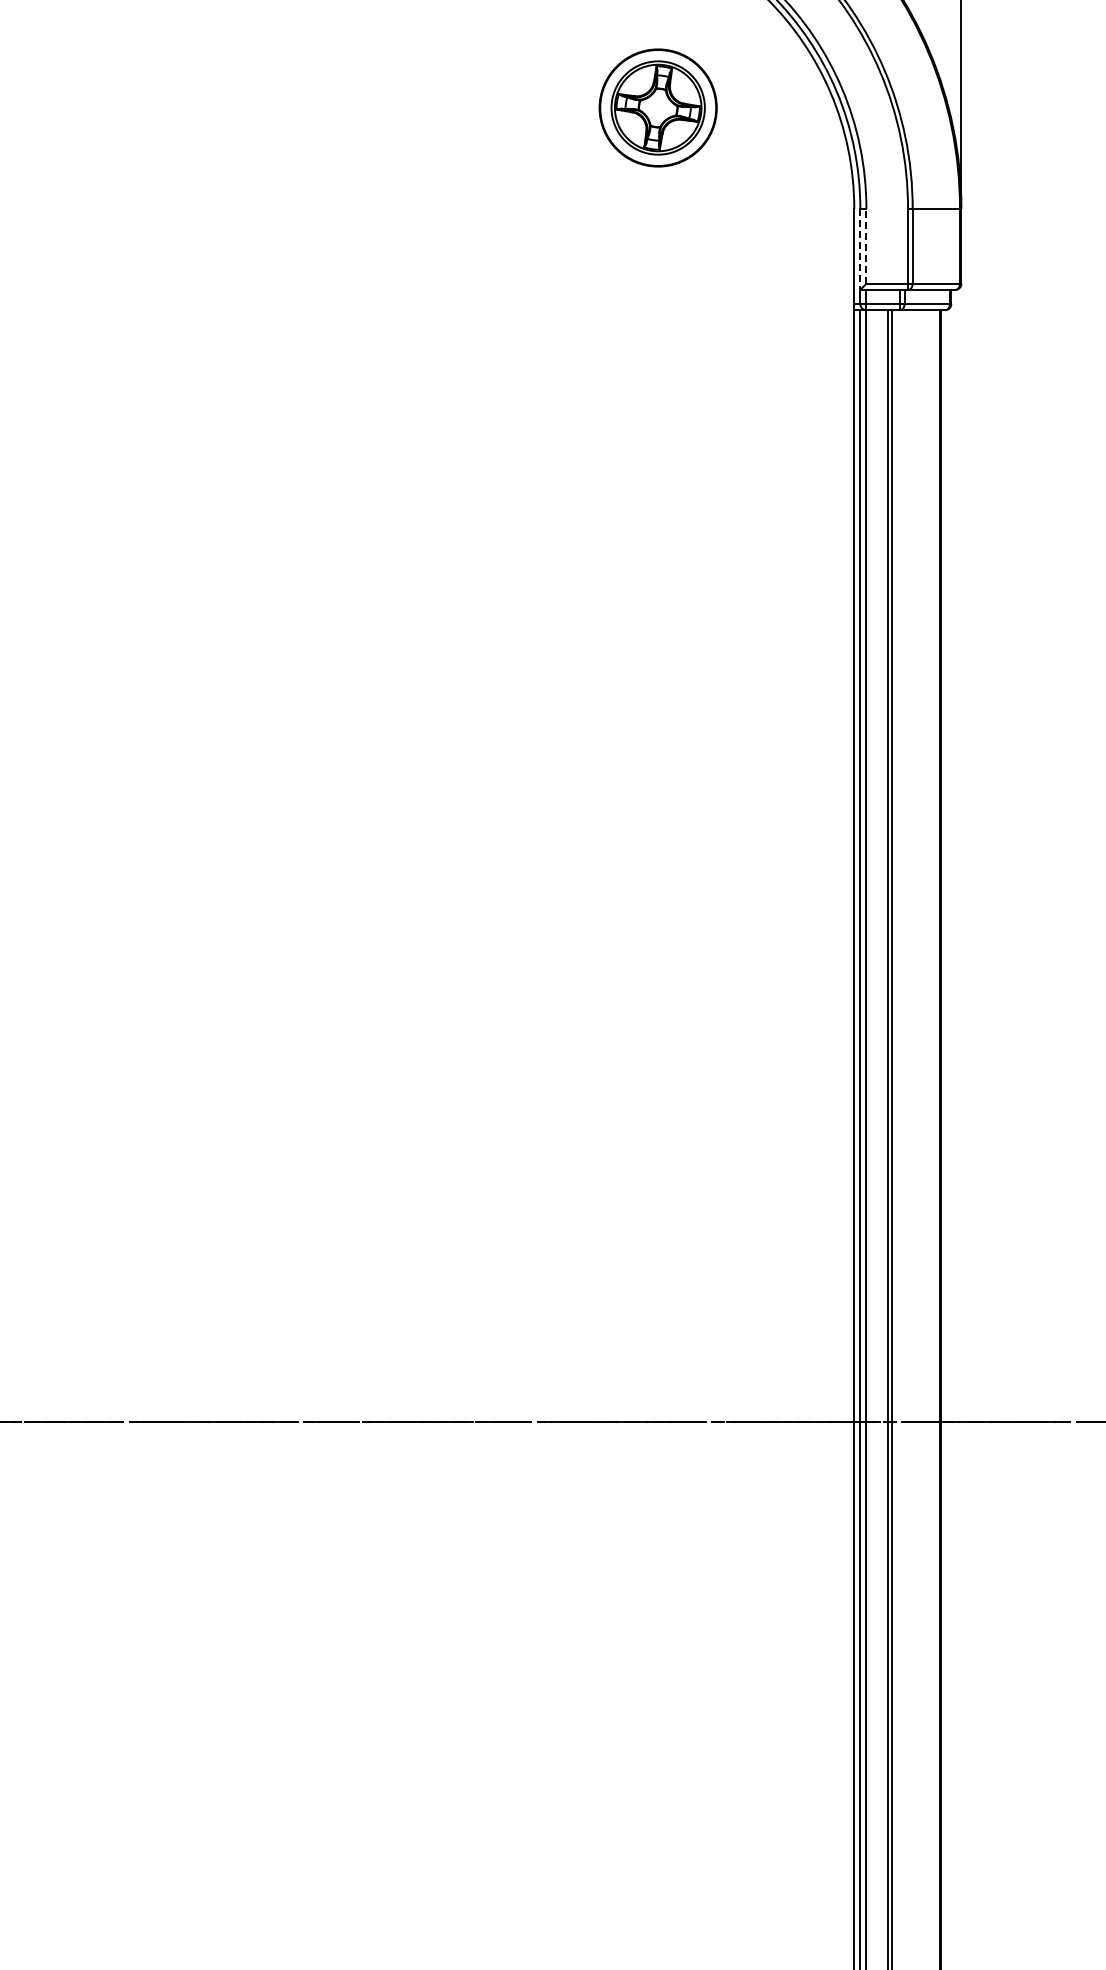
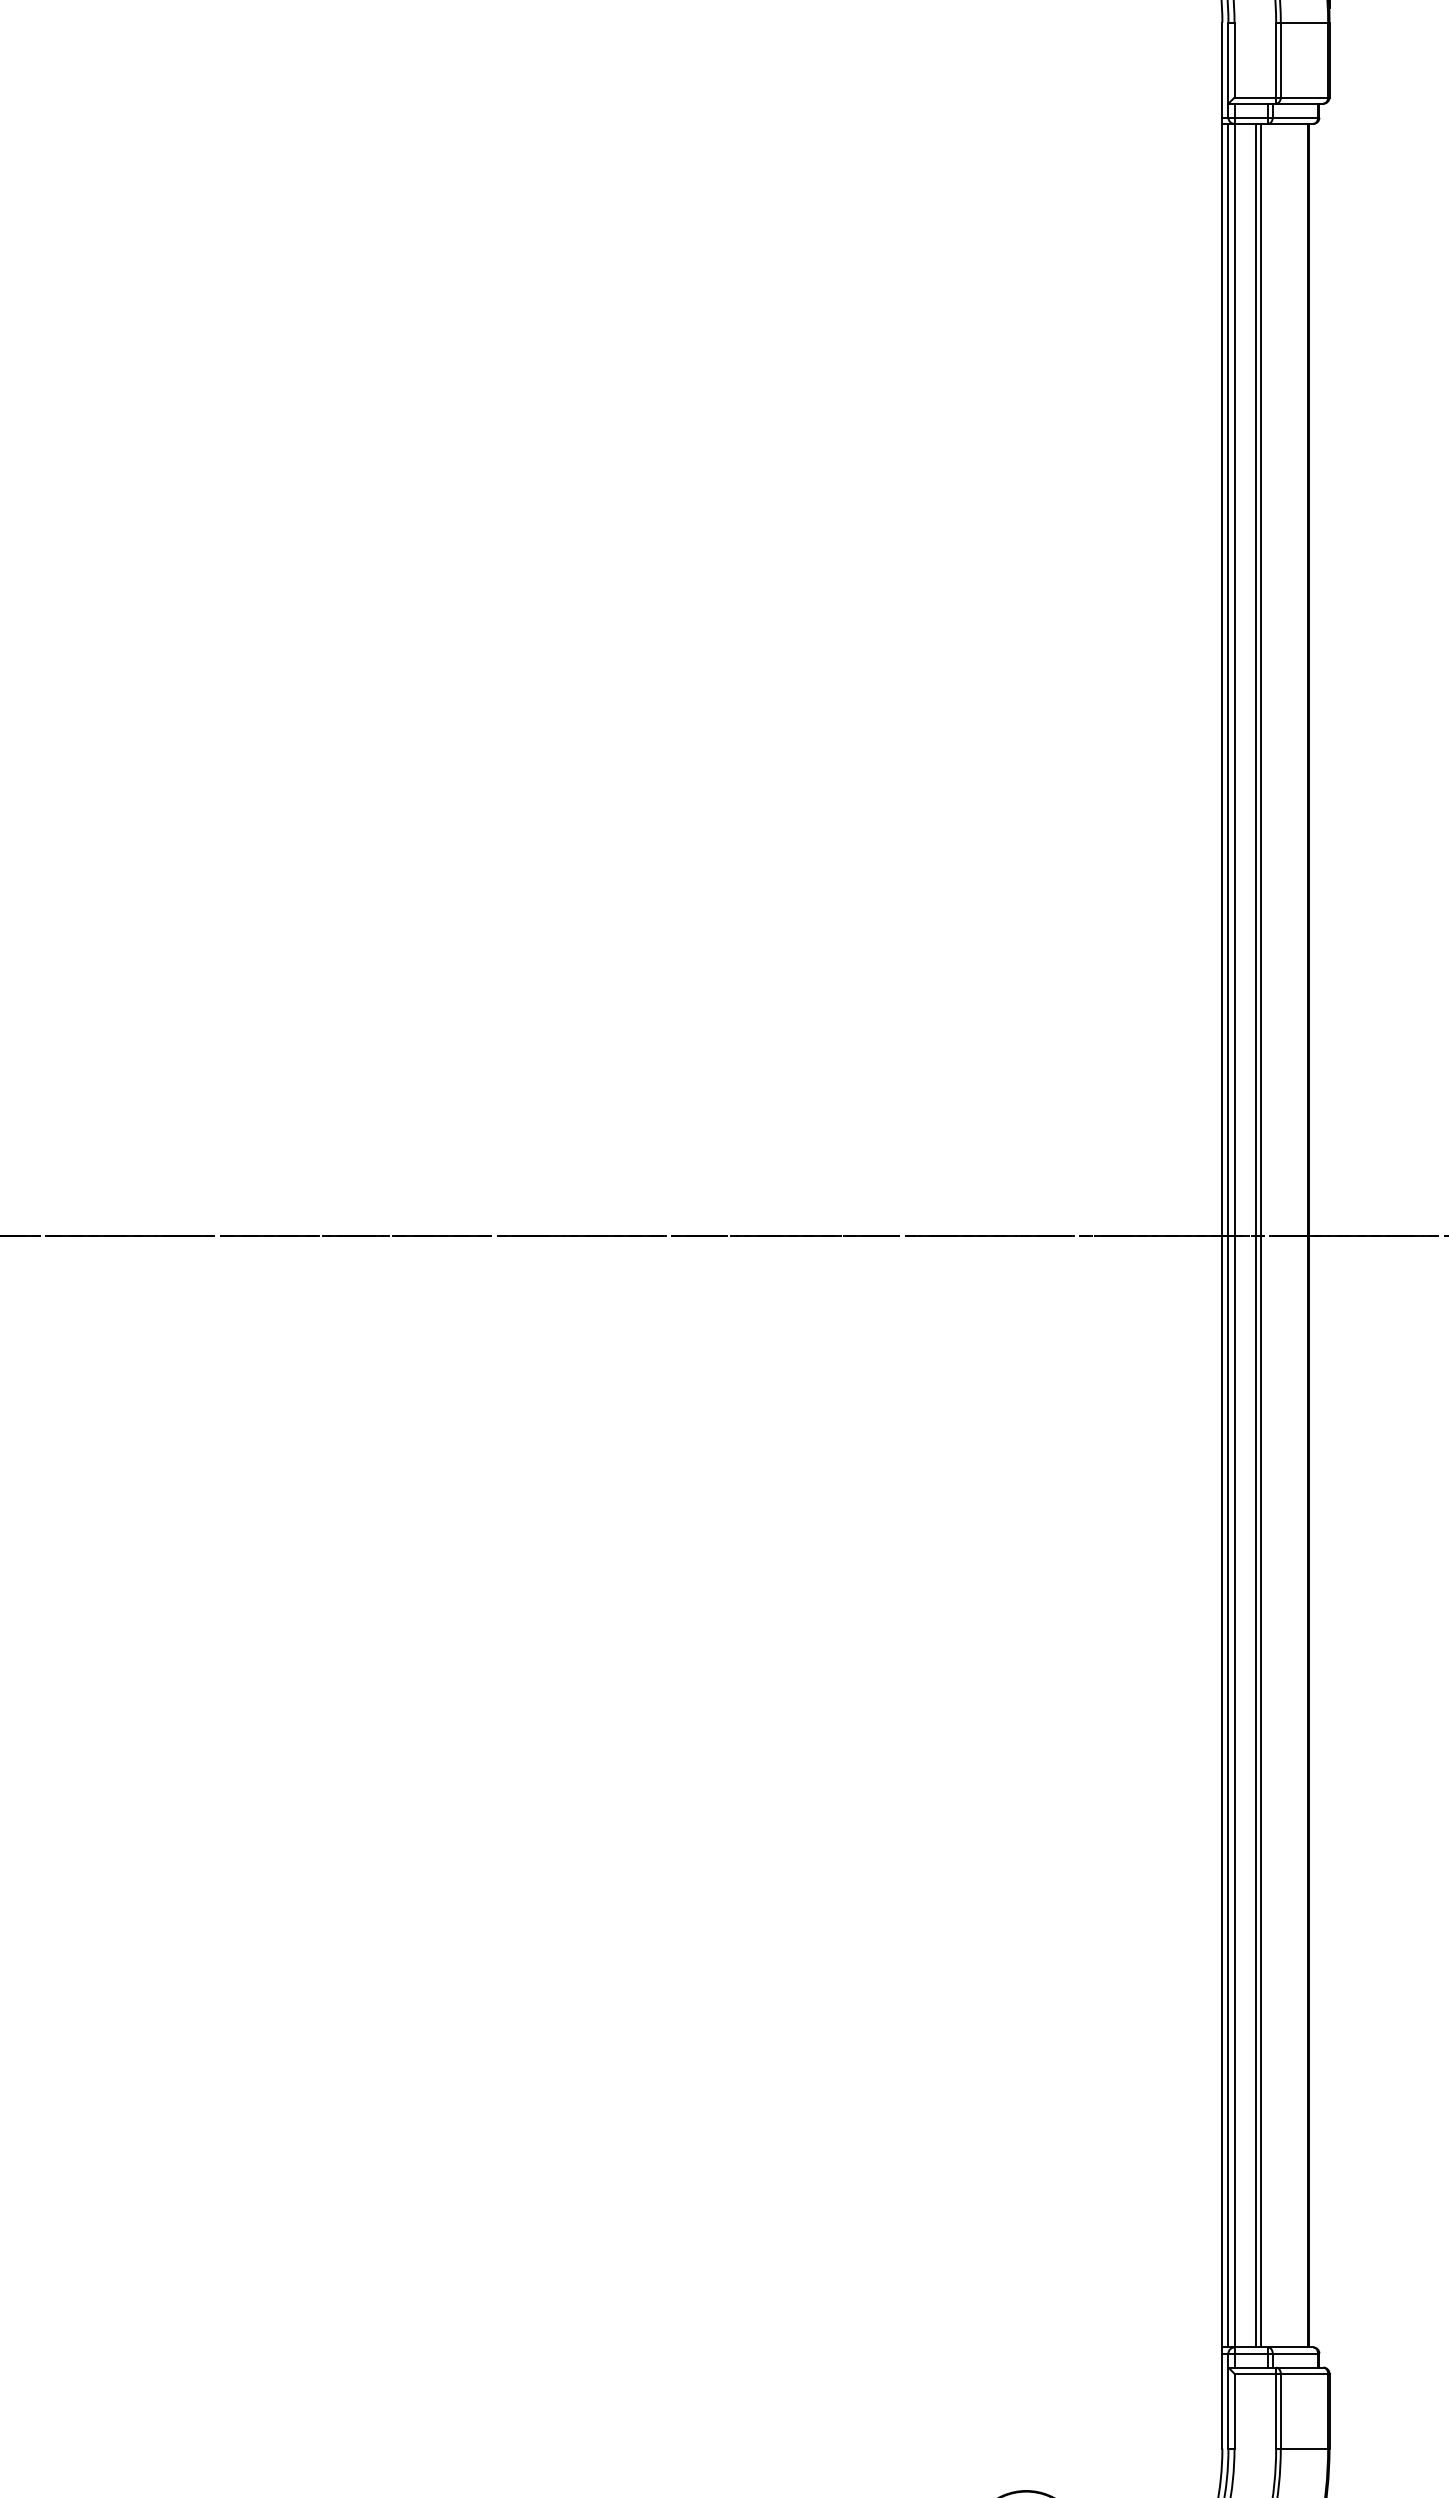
line: (866, 245) -> (1234, 59), dashed -> solid
line: (860, 249) -> (1228, 63), dashed -> solid

